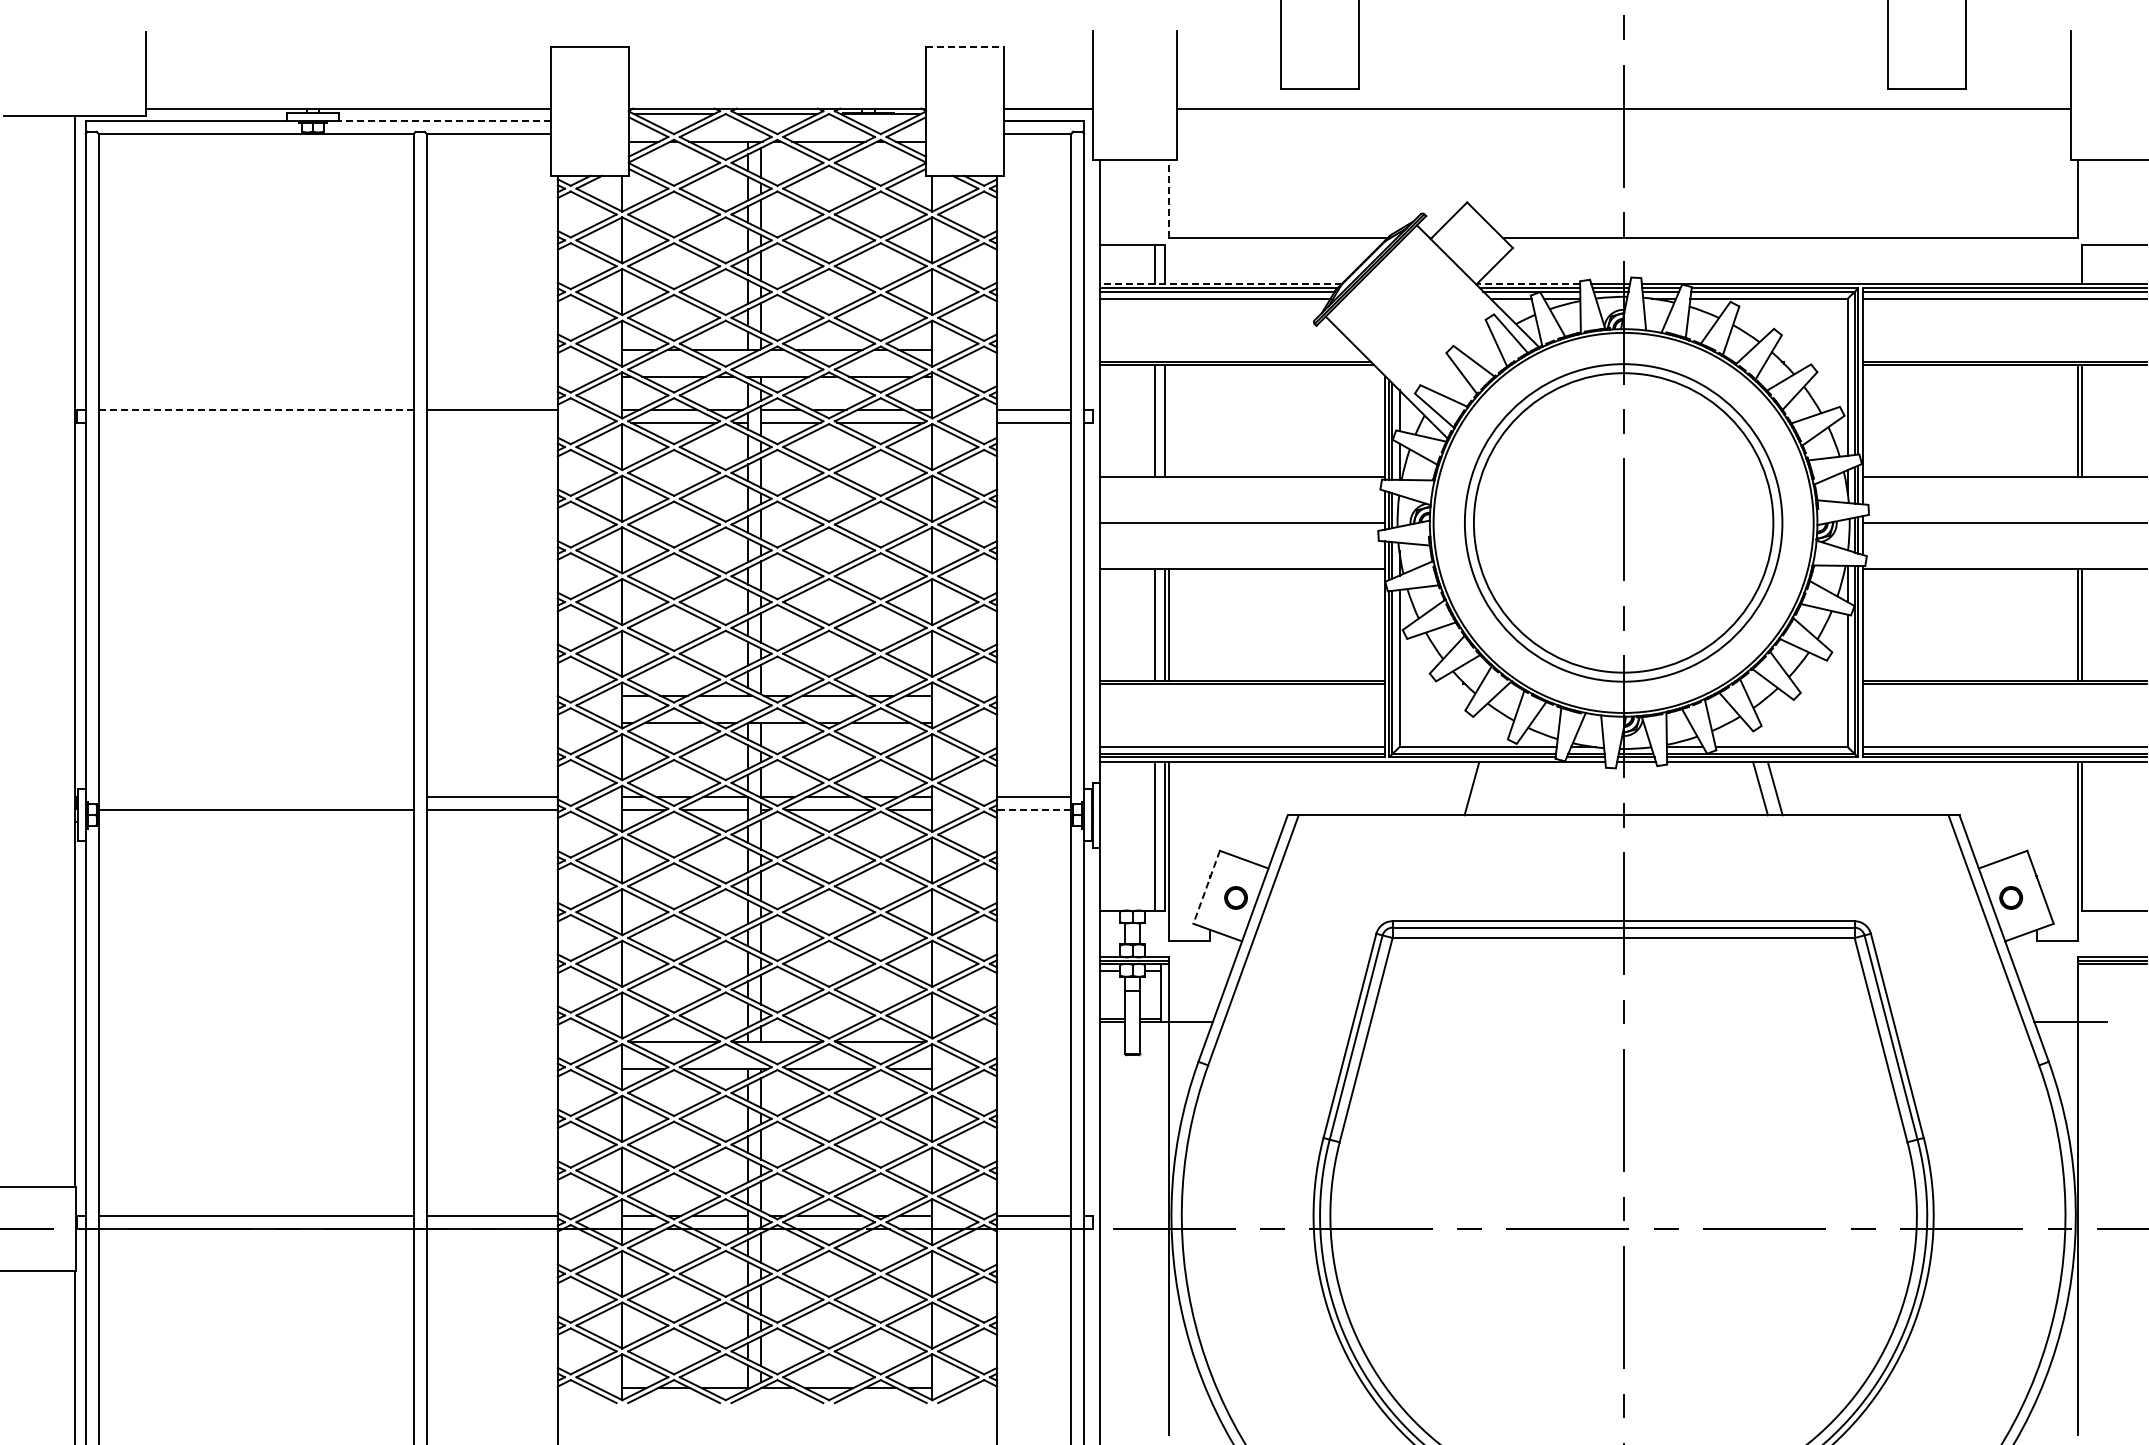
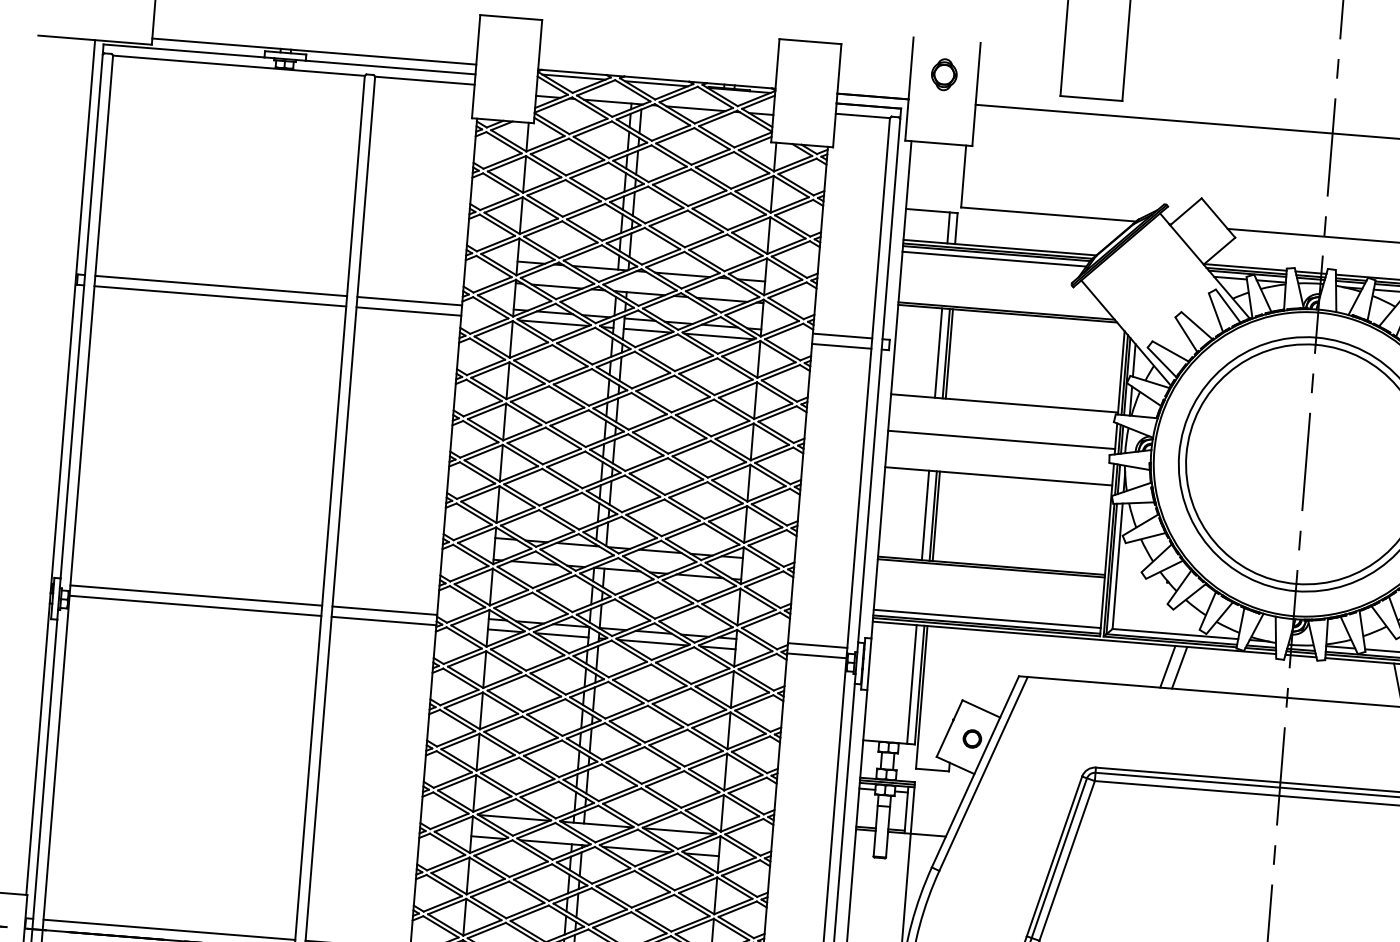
line: (964, 46) -> (810, 41), dashed -> solid
part: (1134, 74) -> (944, 74), added
line: (444, 120) -> (390, 67), dashed -> solid
line: (1168, 199) -> (963, 176), dashed -> solid
line: (1221, 283) -> (1000, 247), dashed -> solid
line: (1528, 283) -> (1245, 267), dashed -> solid
line: (256, 409) -> (221, 285), dashed -> solid
line: (1168, 421) -> (949, 354), added
line: (255, 422) -> (219, 296), added
line: (491, 422) -> (408, 311), added
line: (1486, 788) -> (1179, 667), added
line: (255, 797) -> (195, 595), added
line: (1033, 810) -> (816, 656), dashed -> solid
line: (1206, 887) -> (949, 728), dashed -> solid

